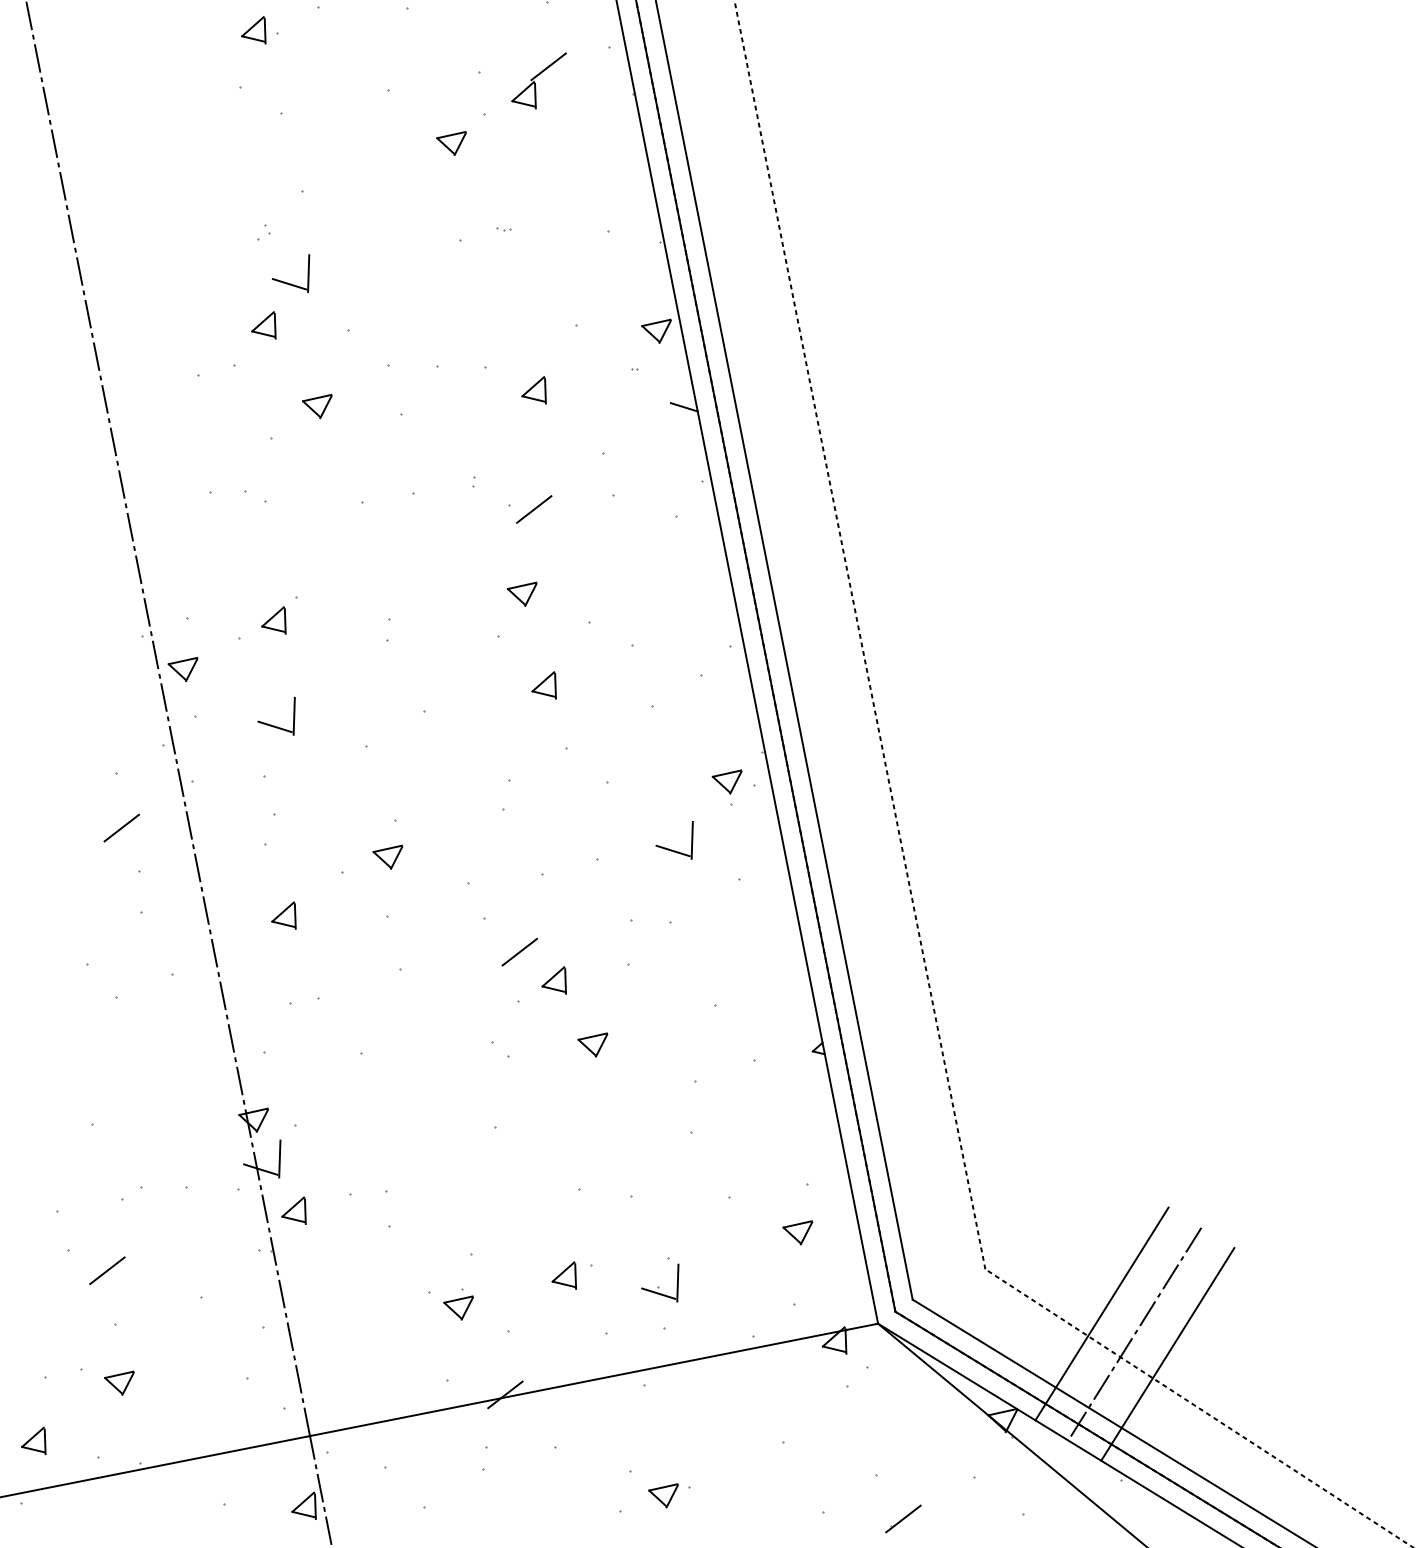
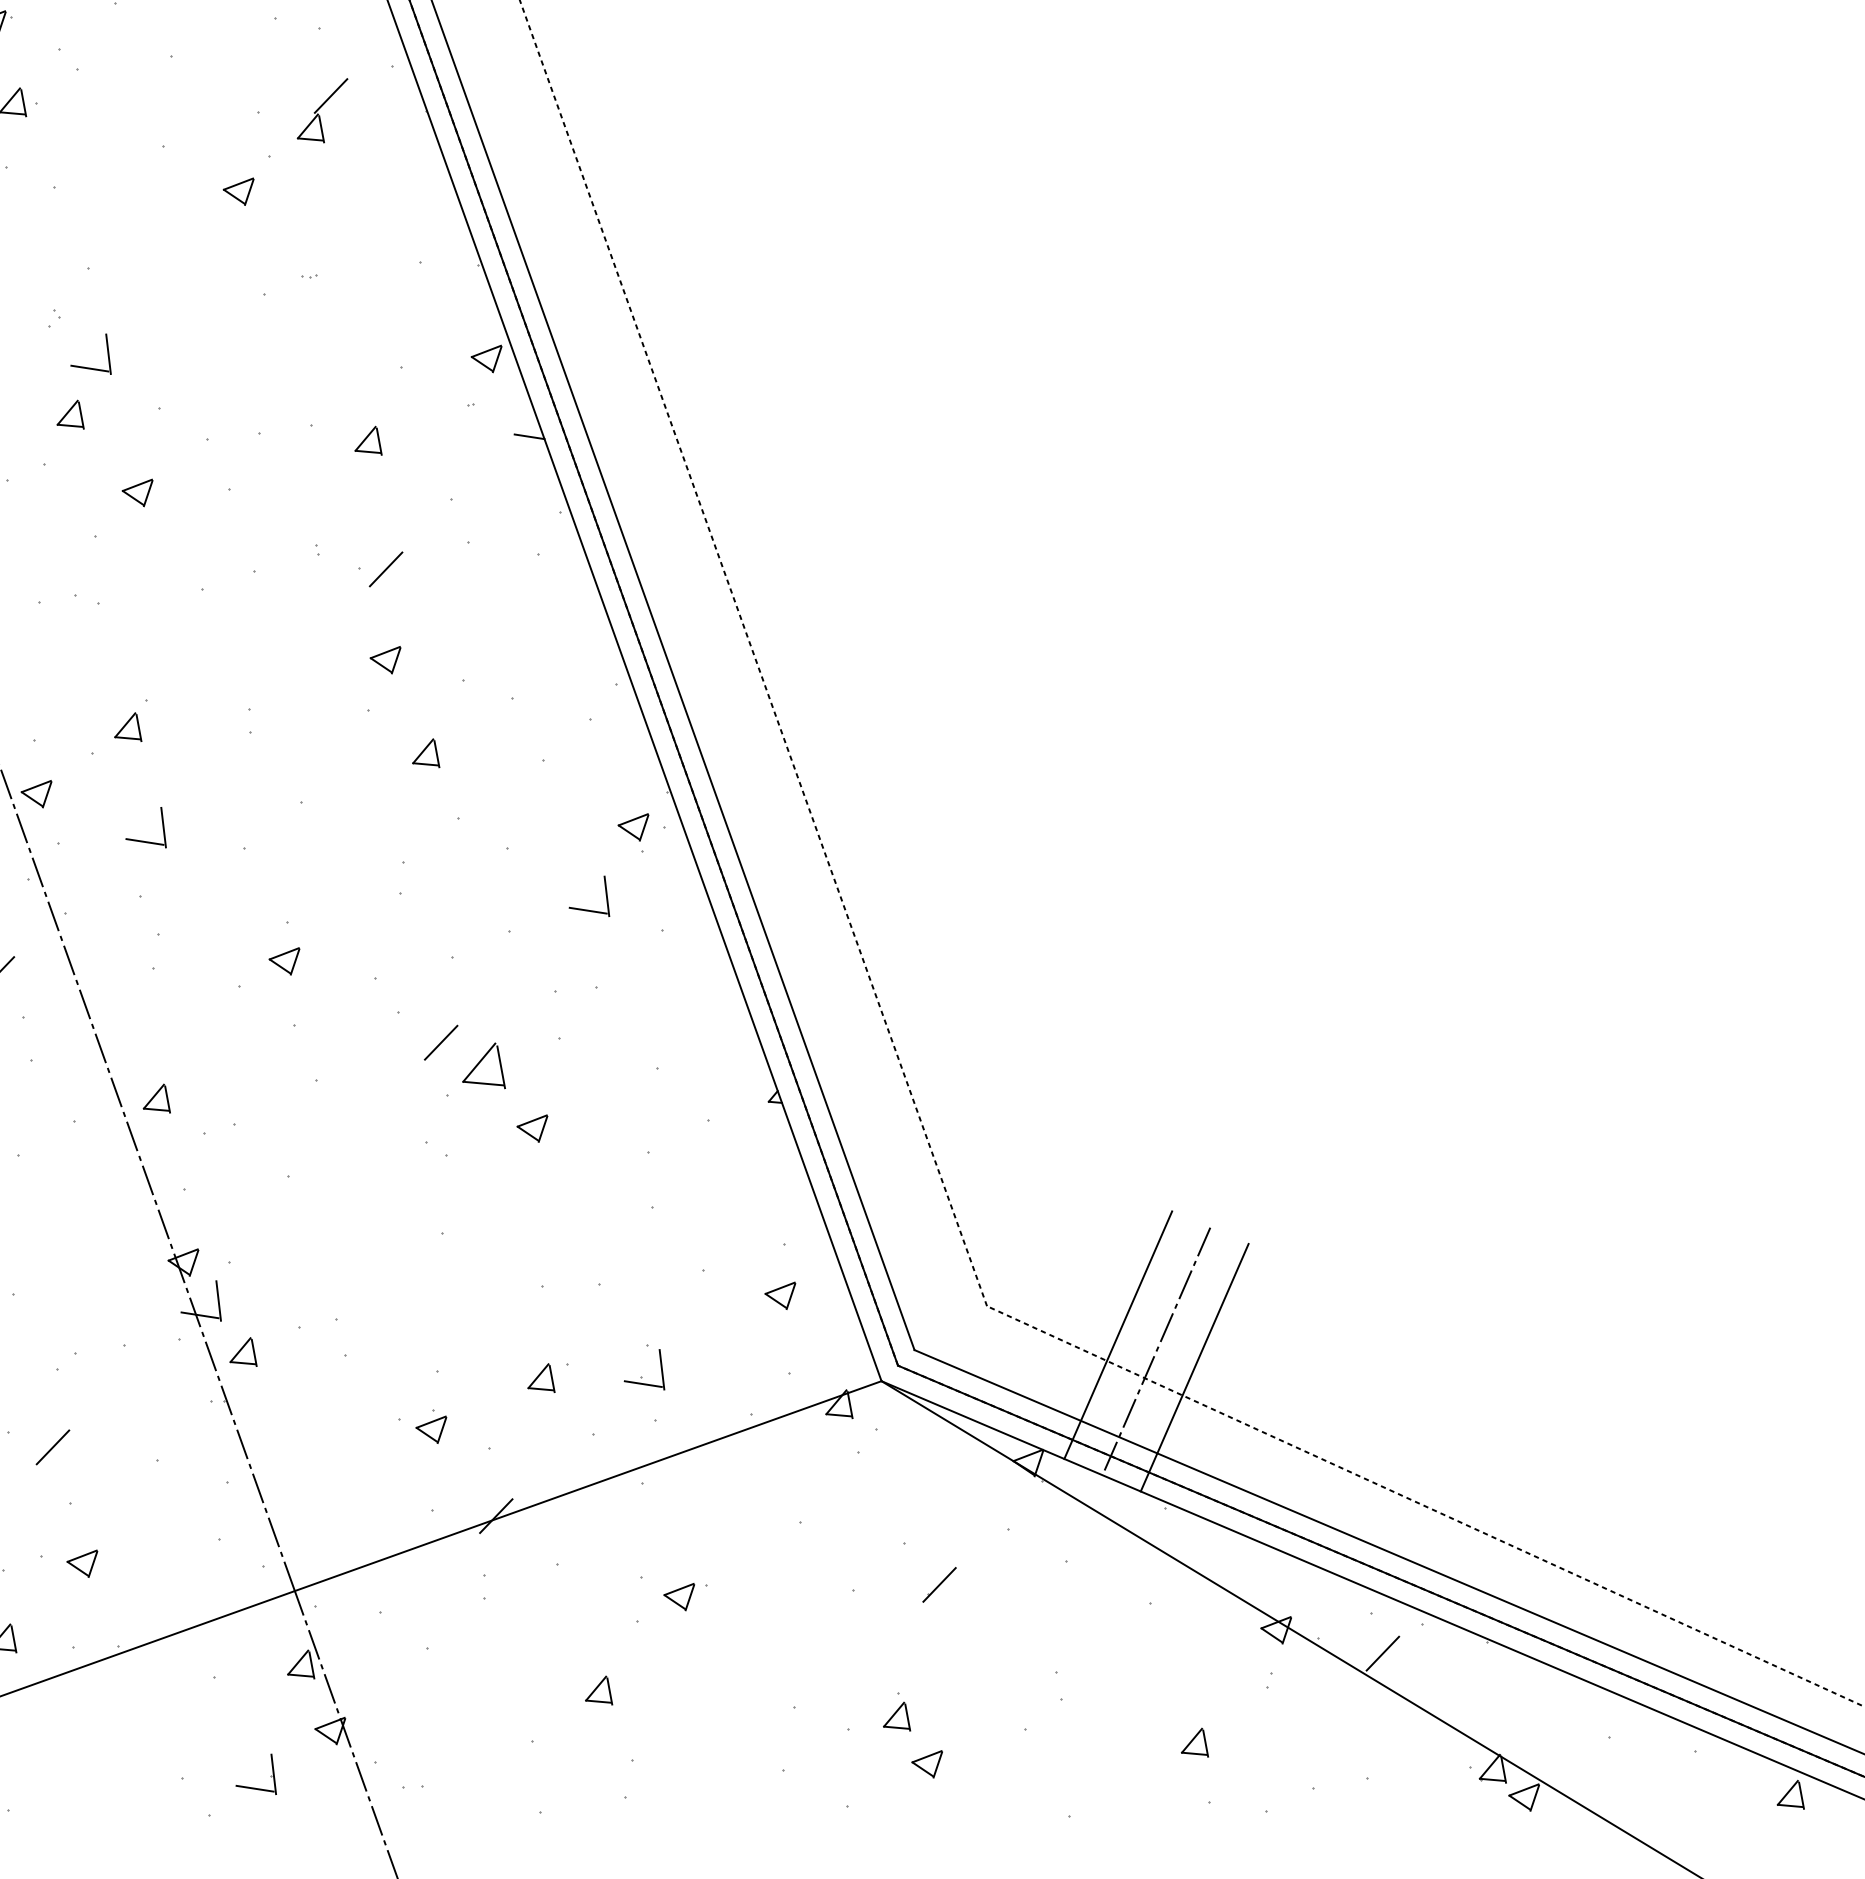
part: (285, 914) -> (156, 1098), moved
part: (555, 978) -> (483, 1065), size x1.6

